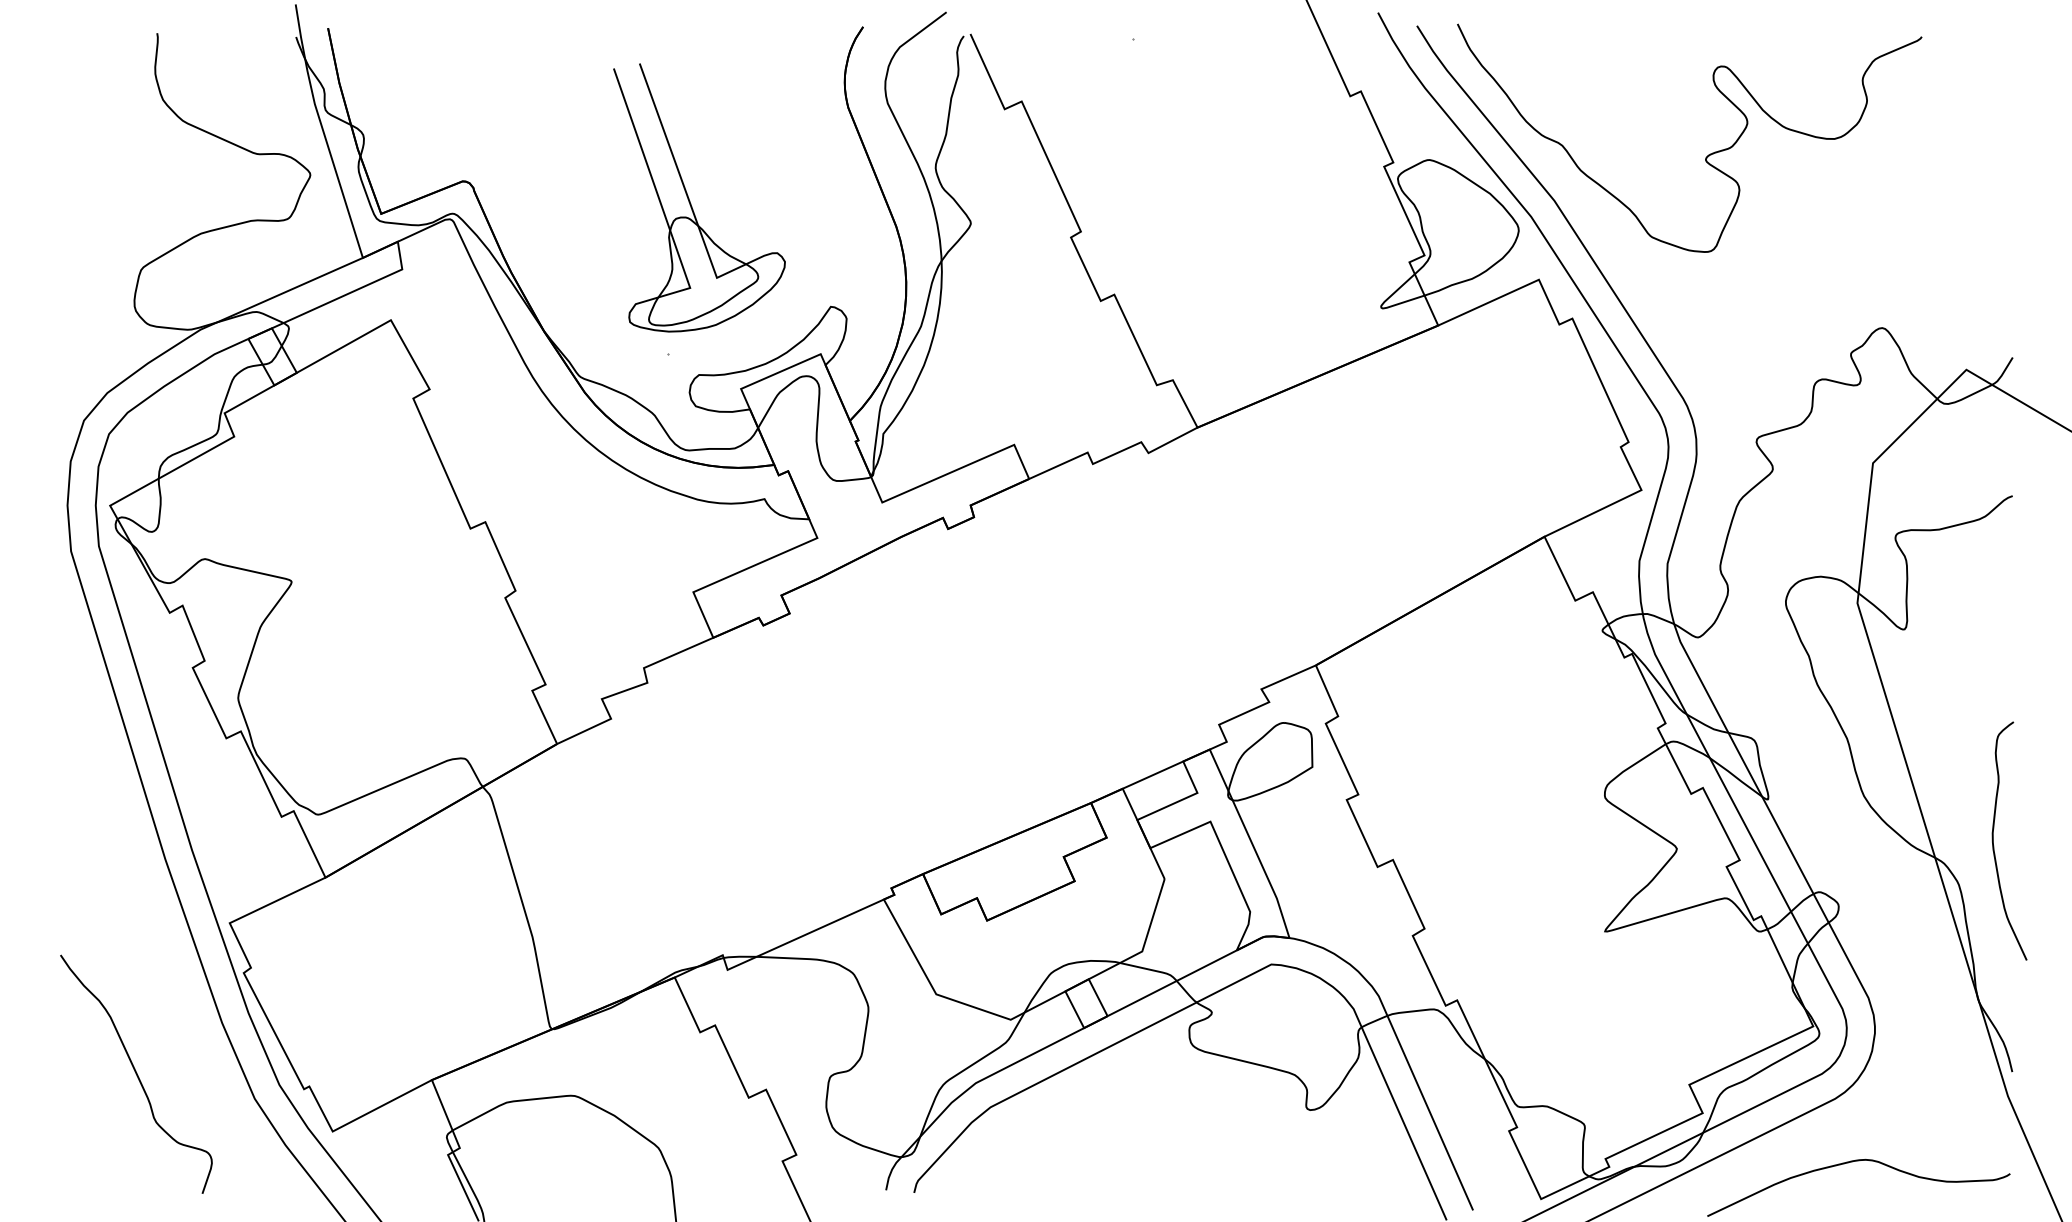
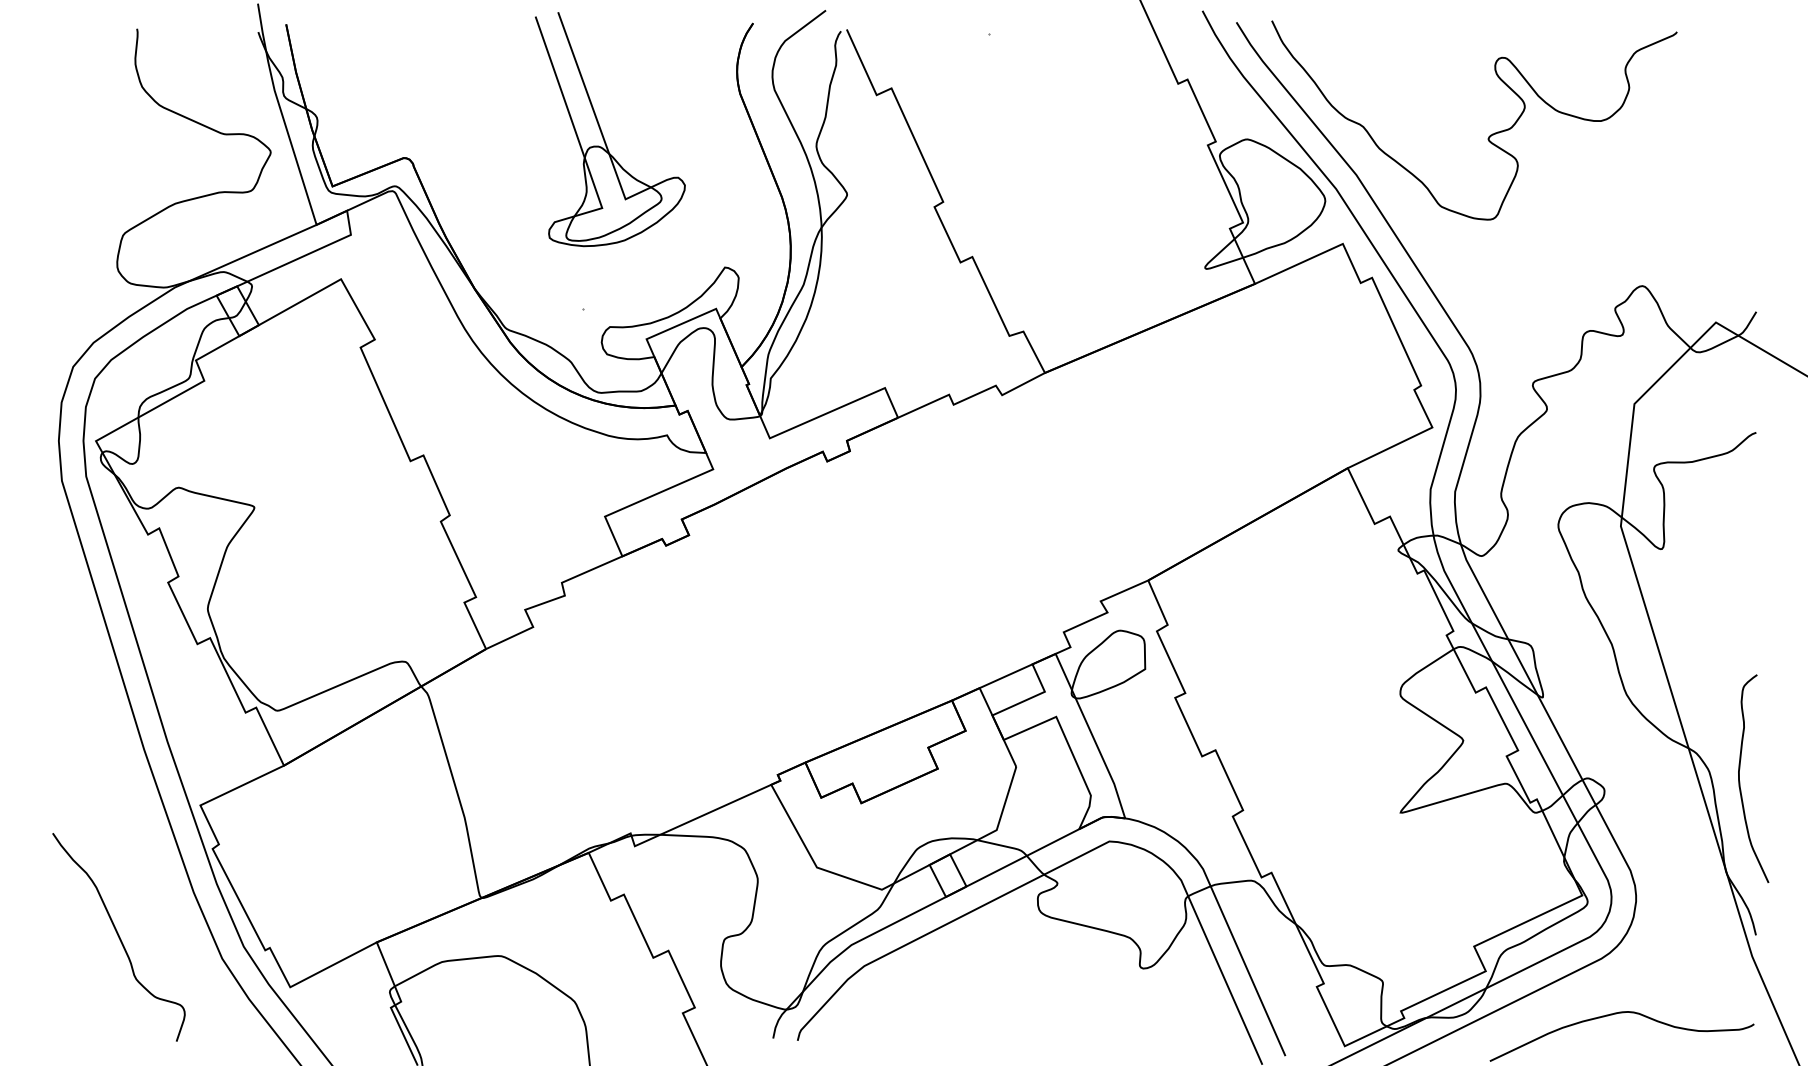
part: (690, 200) -> (602, 131), moved
curve: (1994, 844) -> (1740, 781), moved

